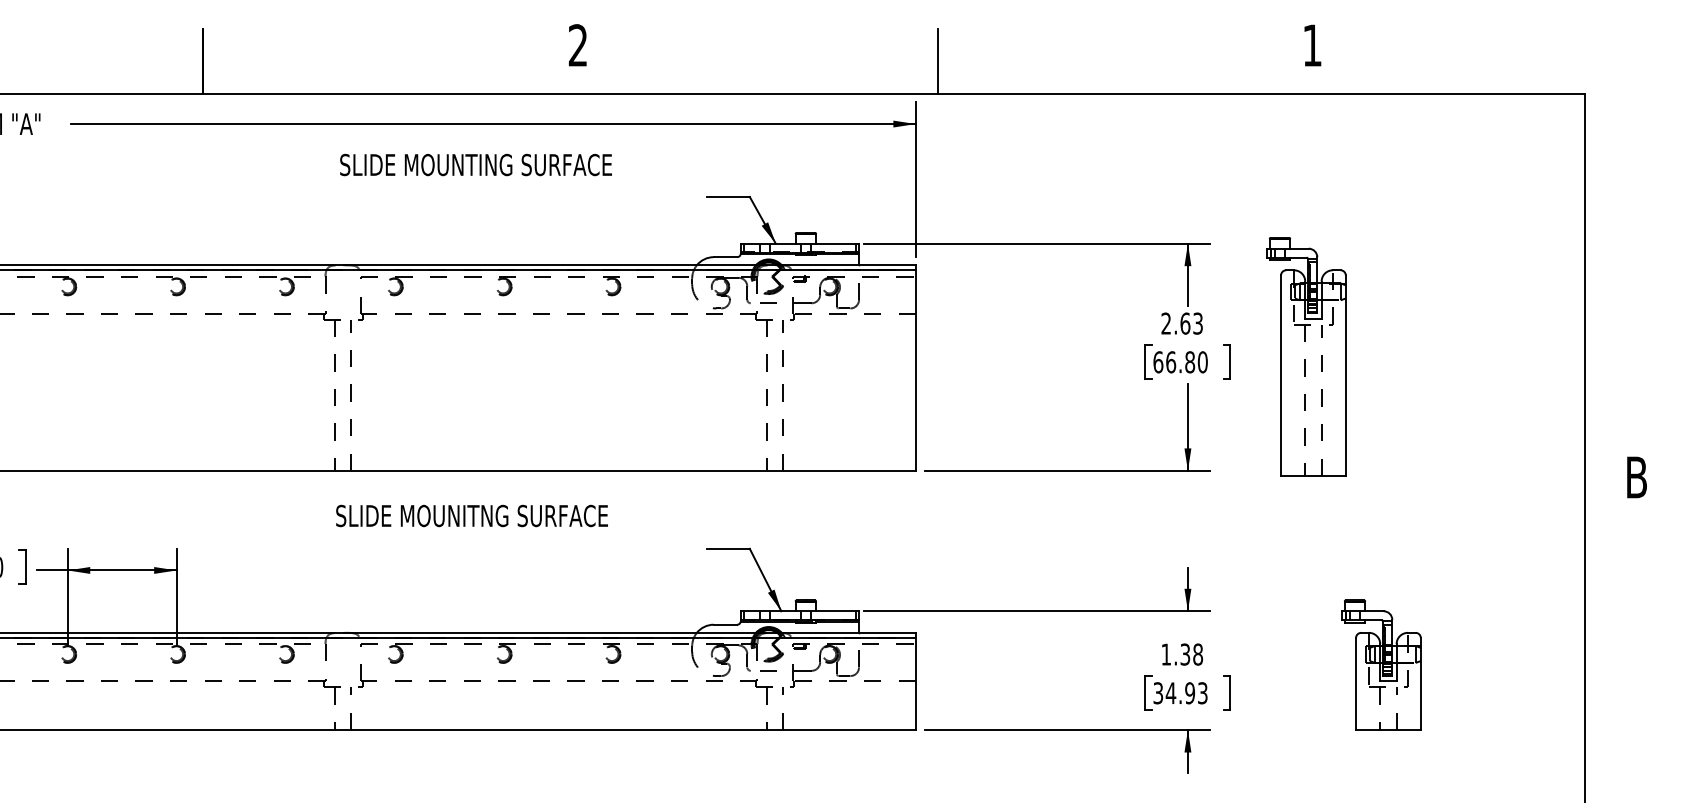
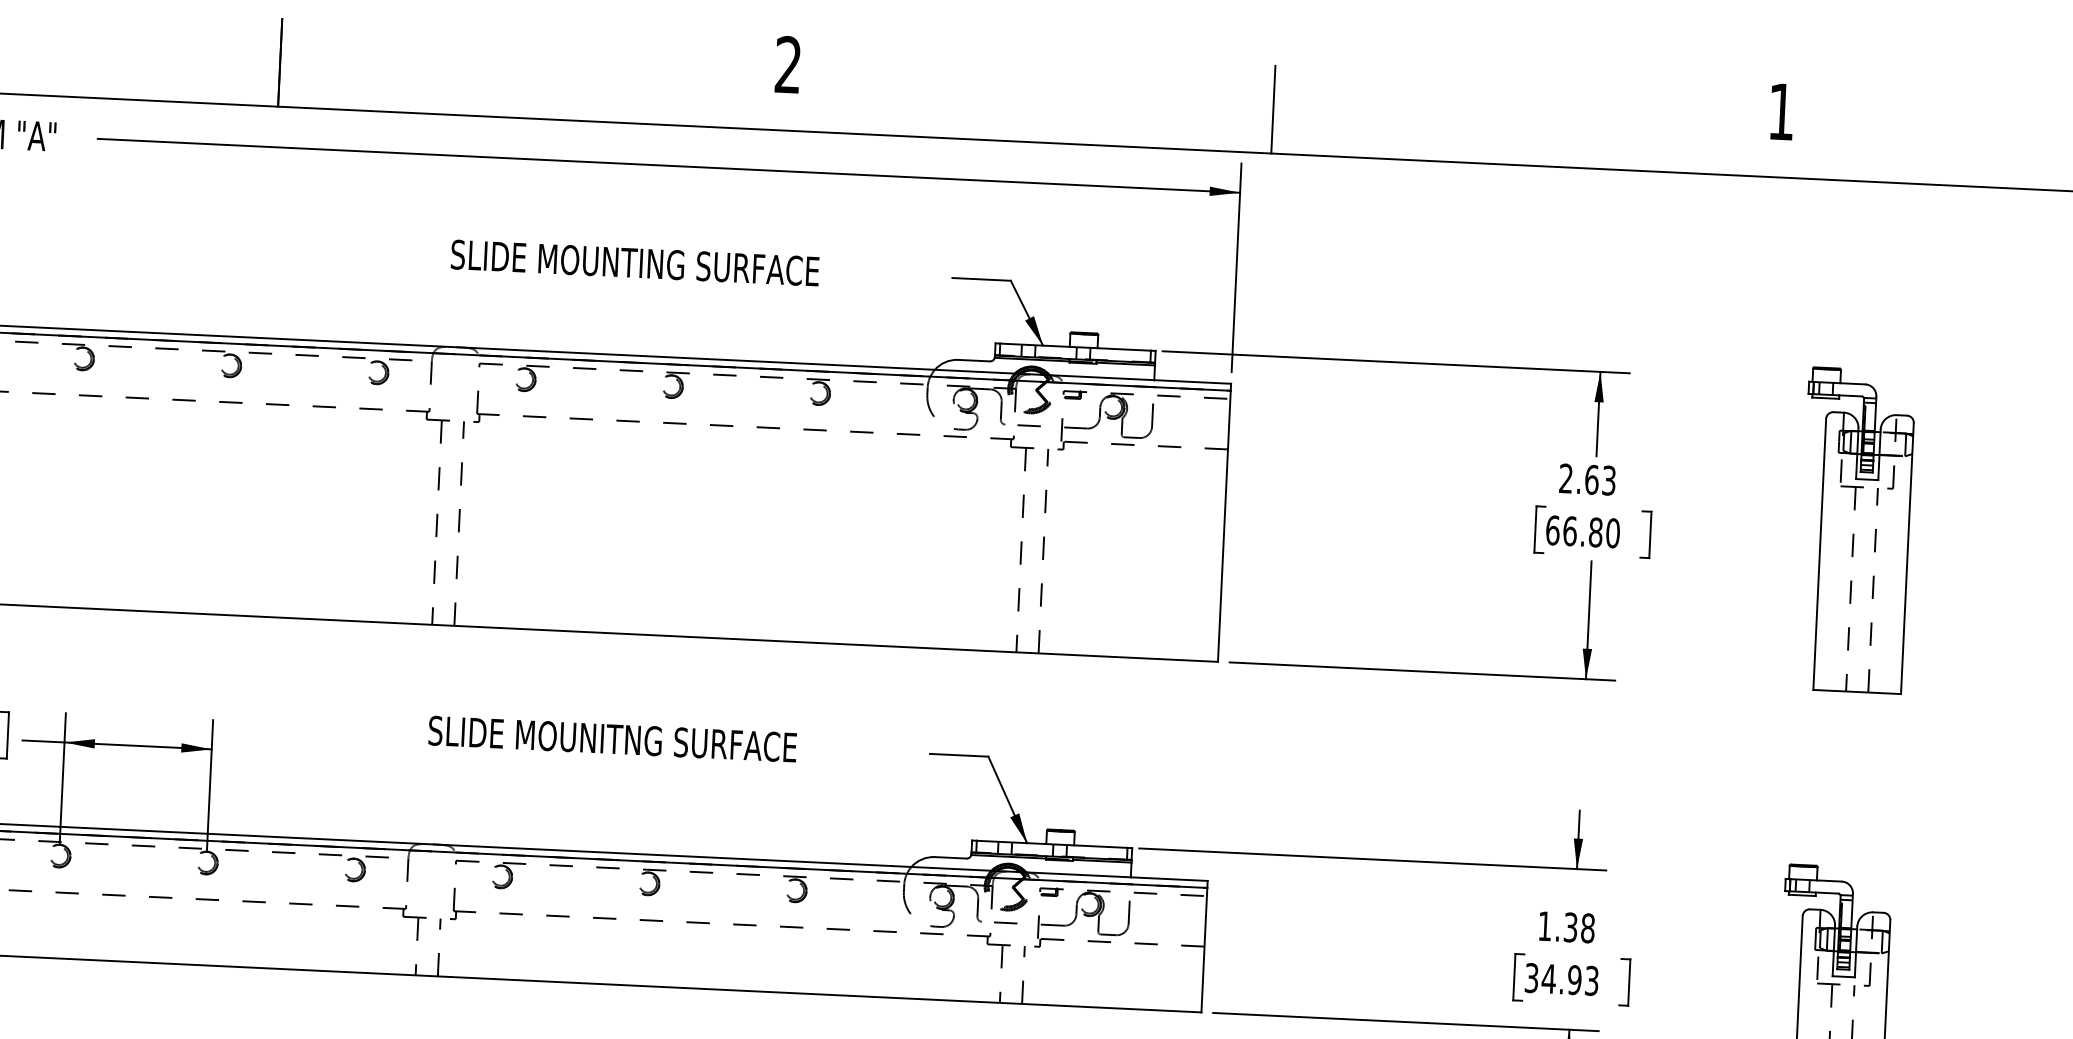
text: (475, 164) -> (634, 262), moved
part: (1306, 356) -> (1855, 530), moved
text: (471, 515) -> (611, 738), moved

